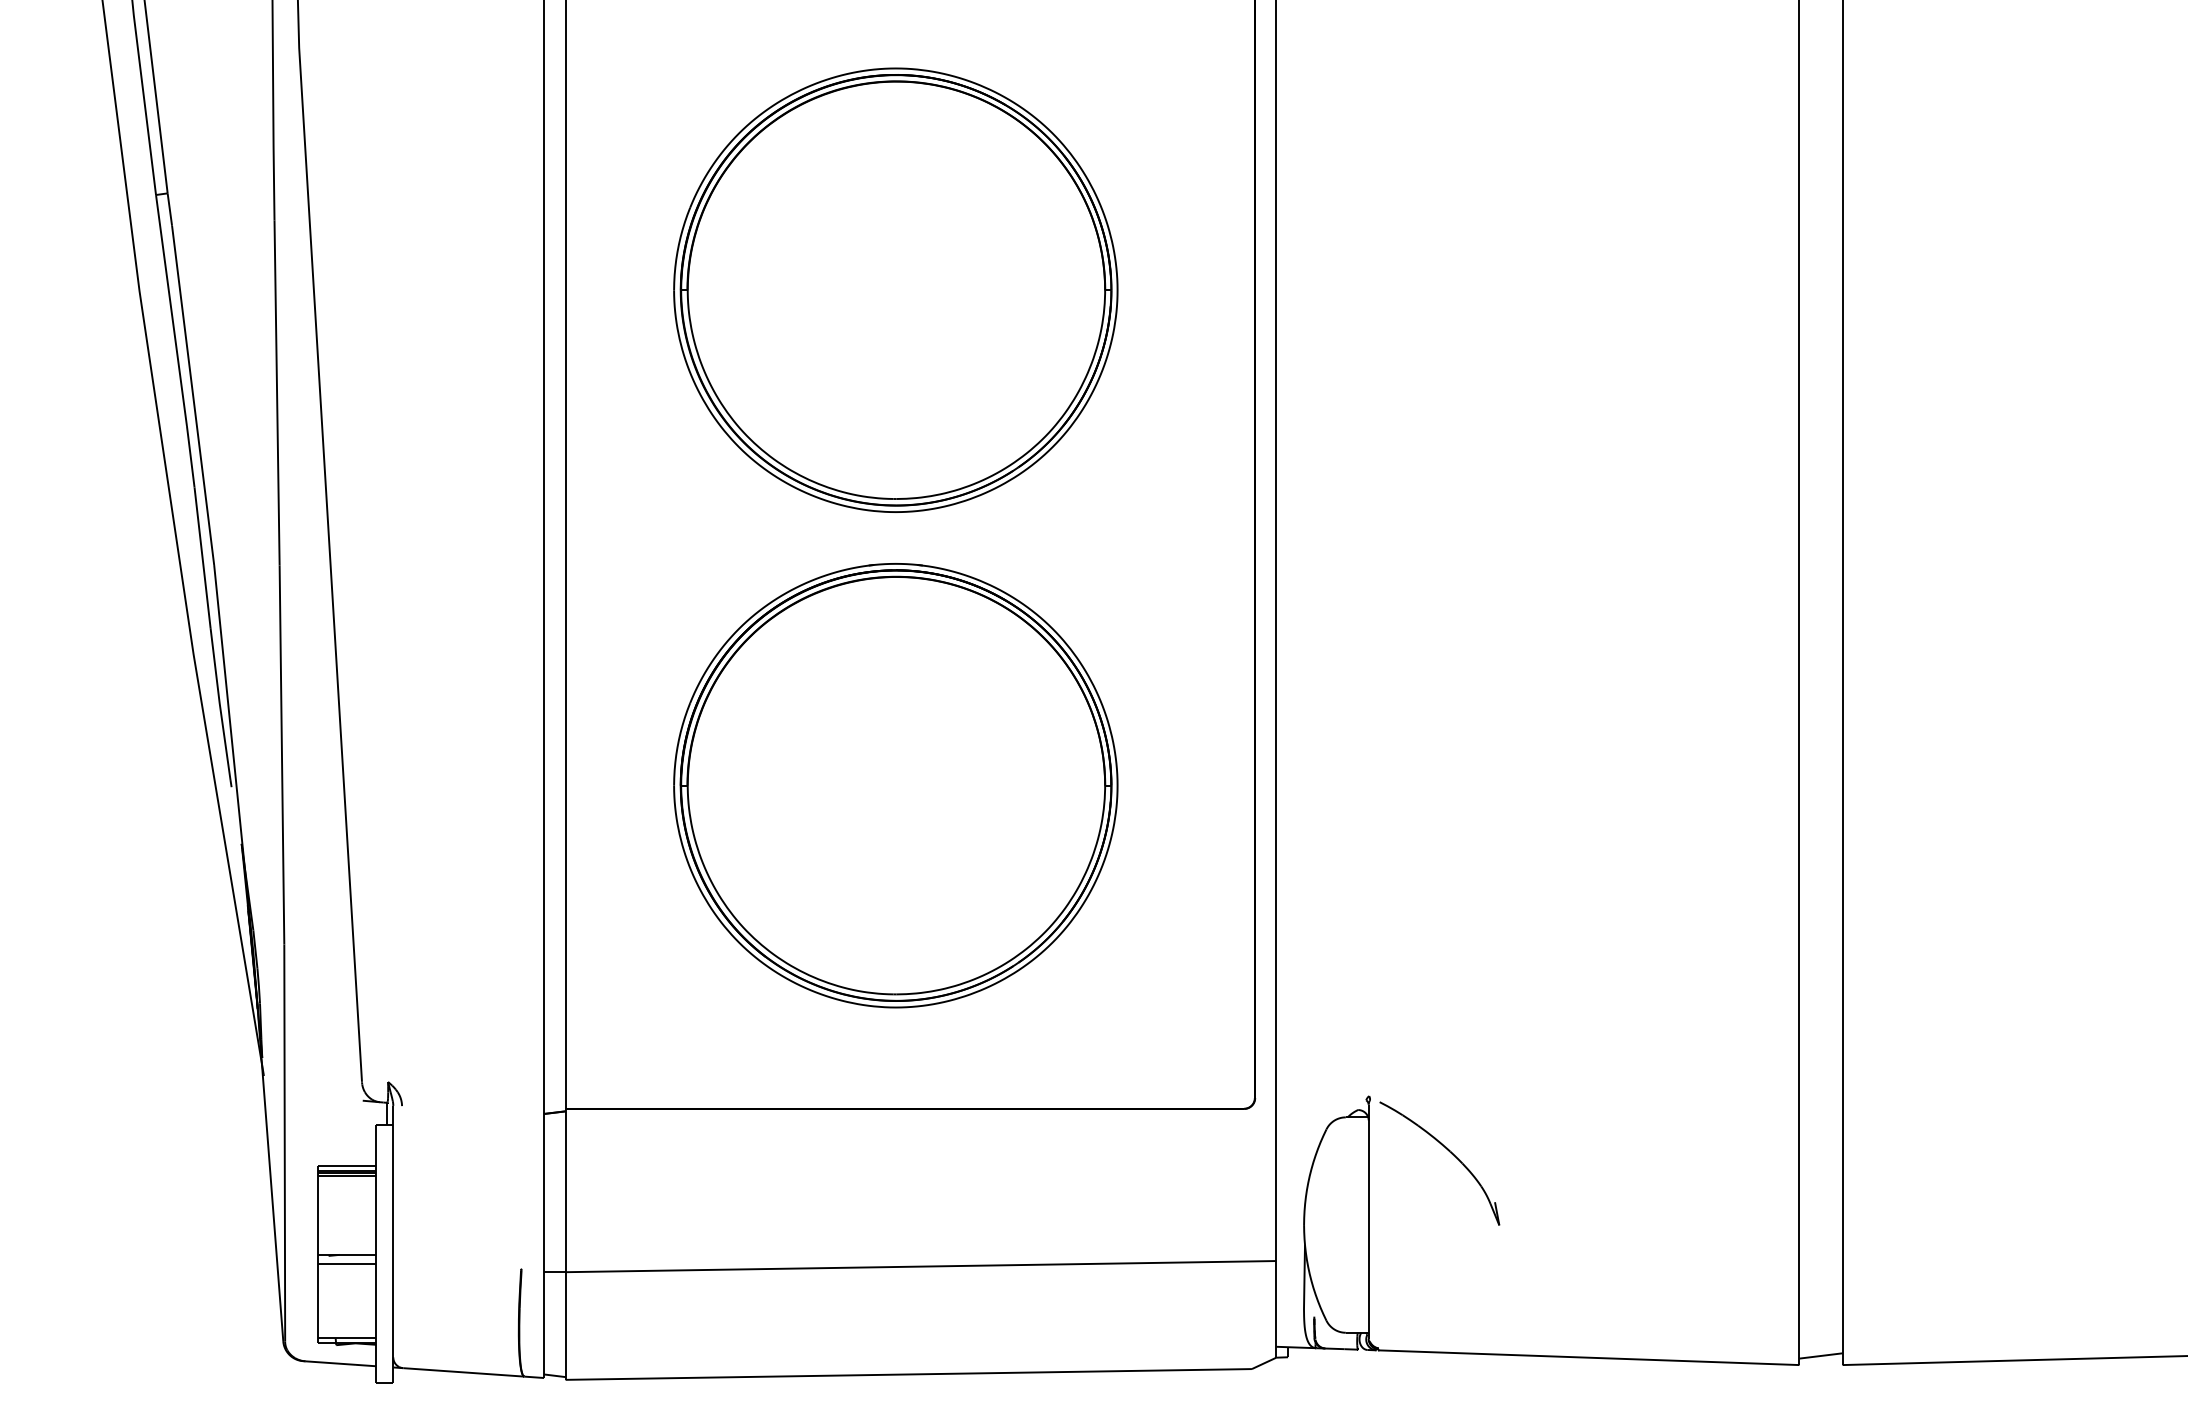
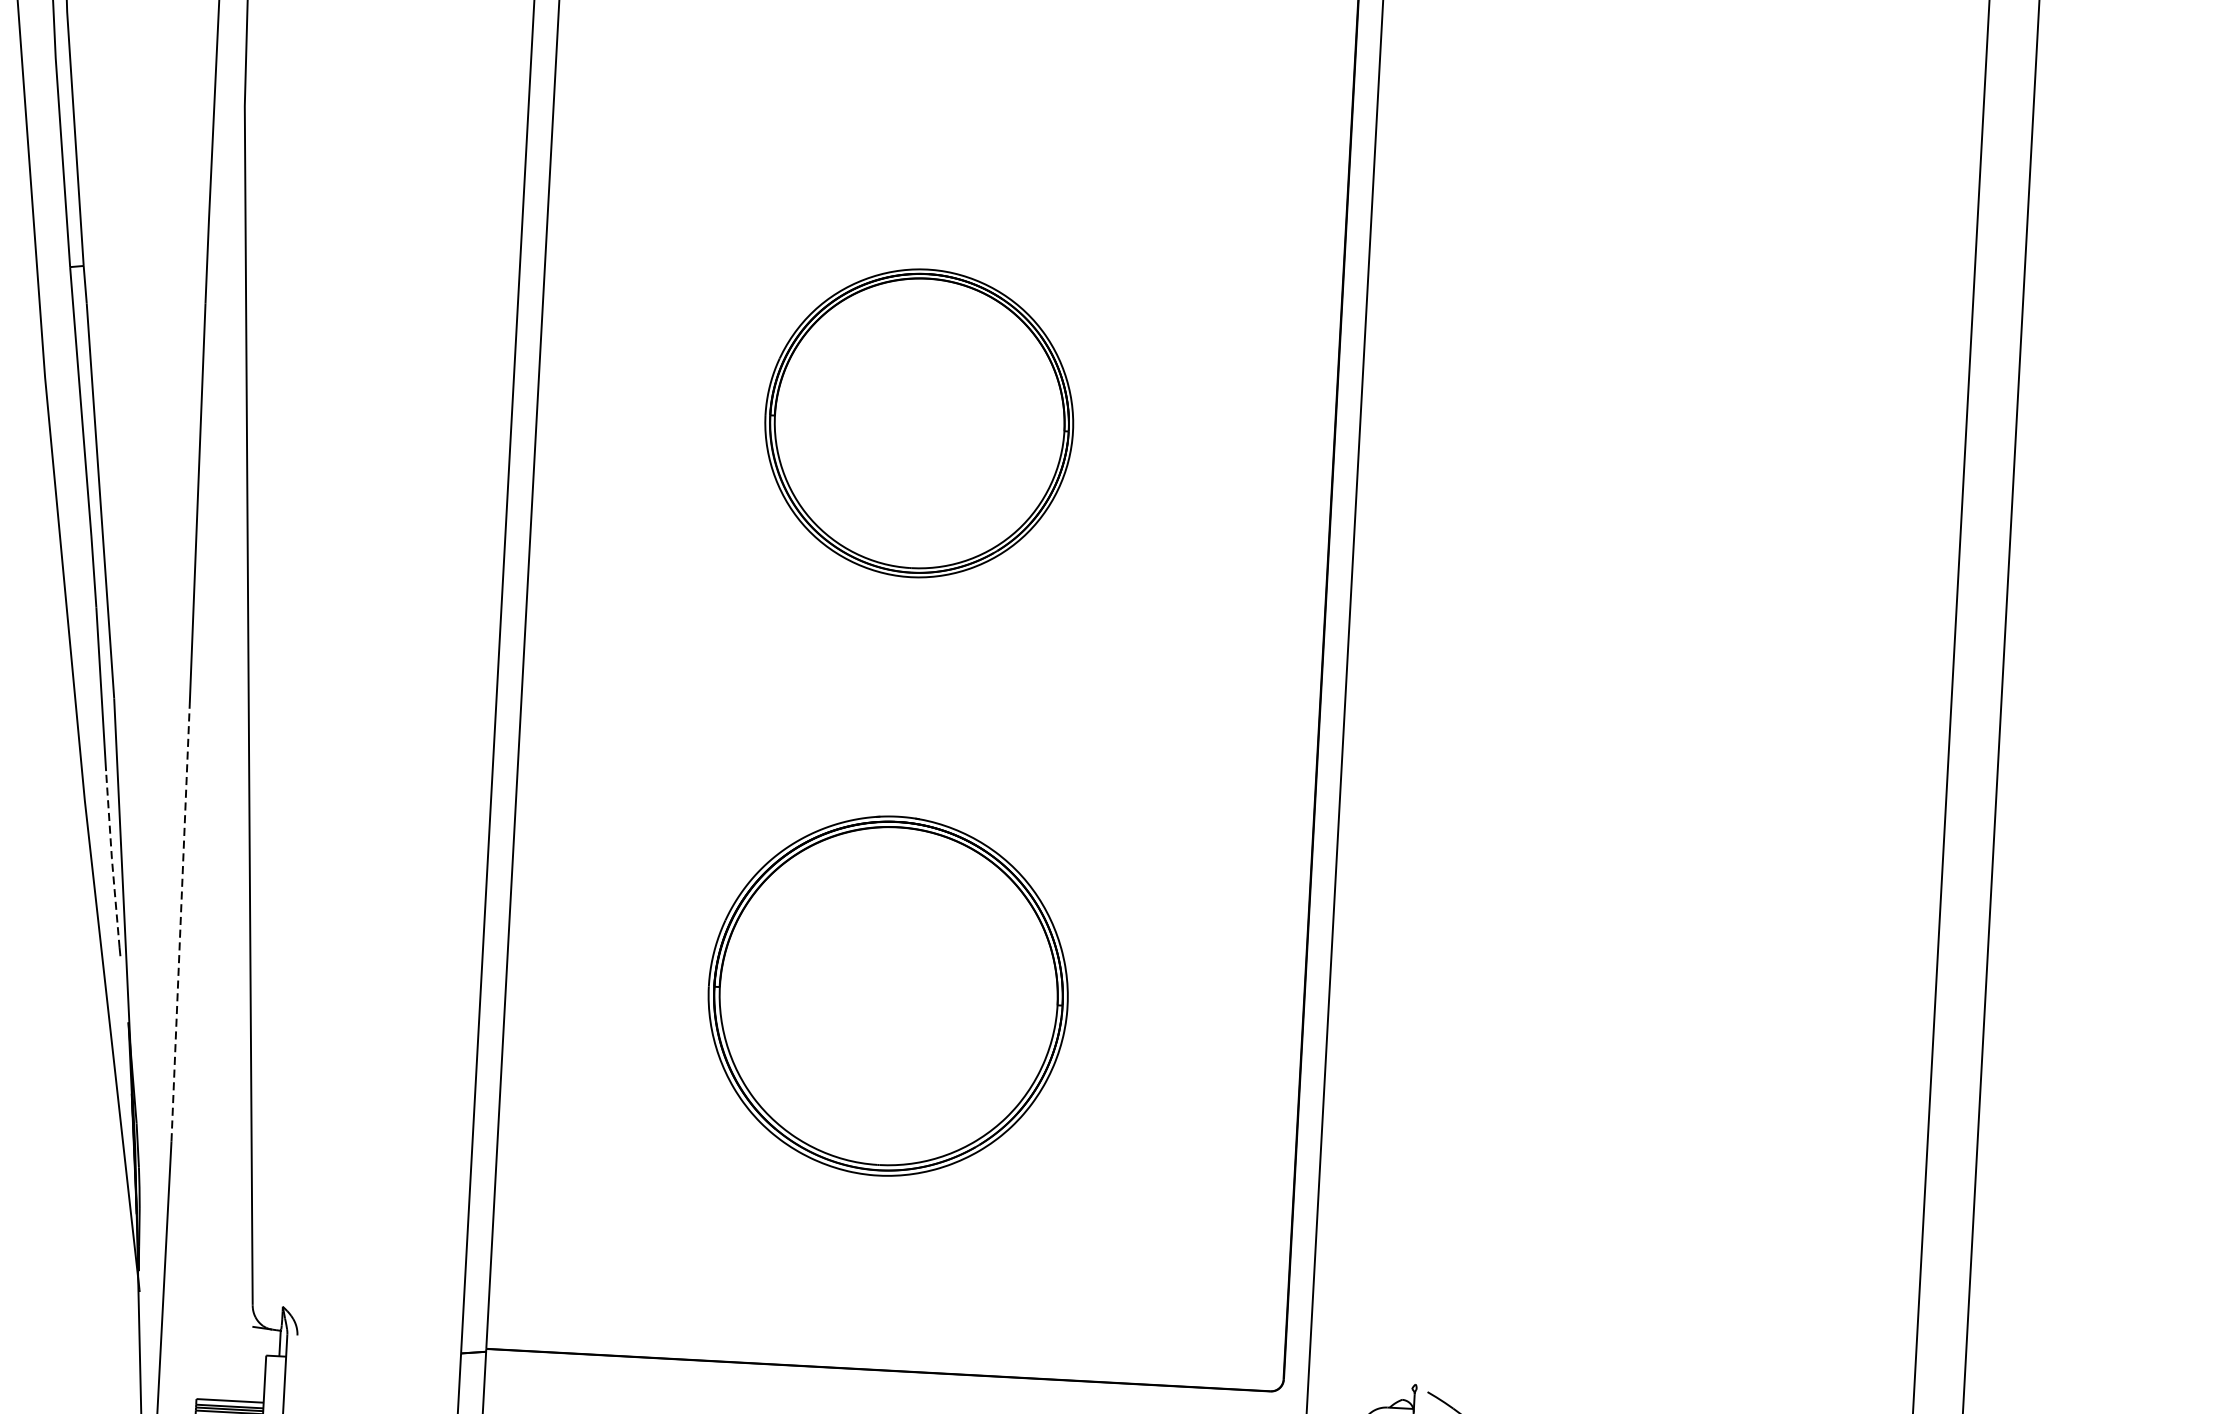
part: (895, 289) -> (918, 422), size x0.6
line: (219, 703) -> (111, 858), solid -> dashed
line: (281, 754) -> (180, 921), solid -> dashed
part: (895, 785) -> (887, 995), size x0.7

